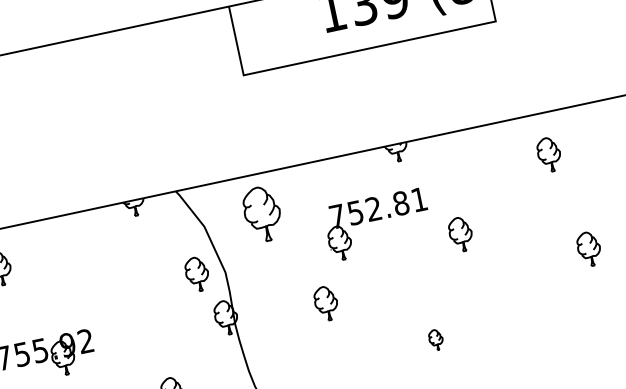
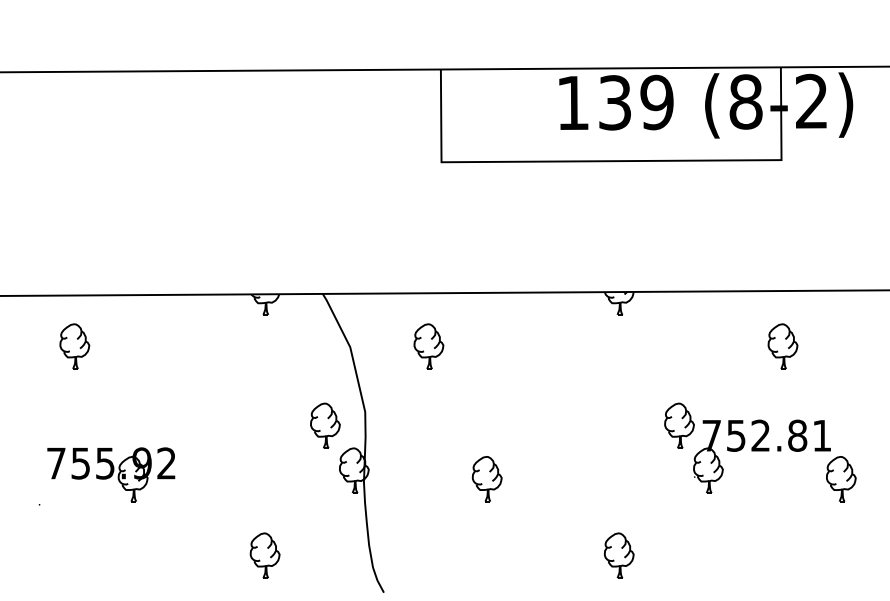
part: (548, 154) -> (782, 346), moved
part: (262, 214) -> (428, 346), size x0.62
part: (377, 224) -> (761, 456), moved
part: (197, 274) -> (325, 425), moved
part: (436, 339) -> (619, 555), size x1.67

